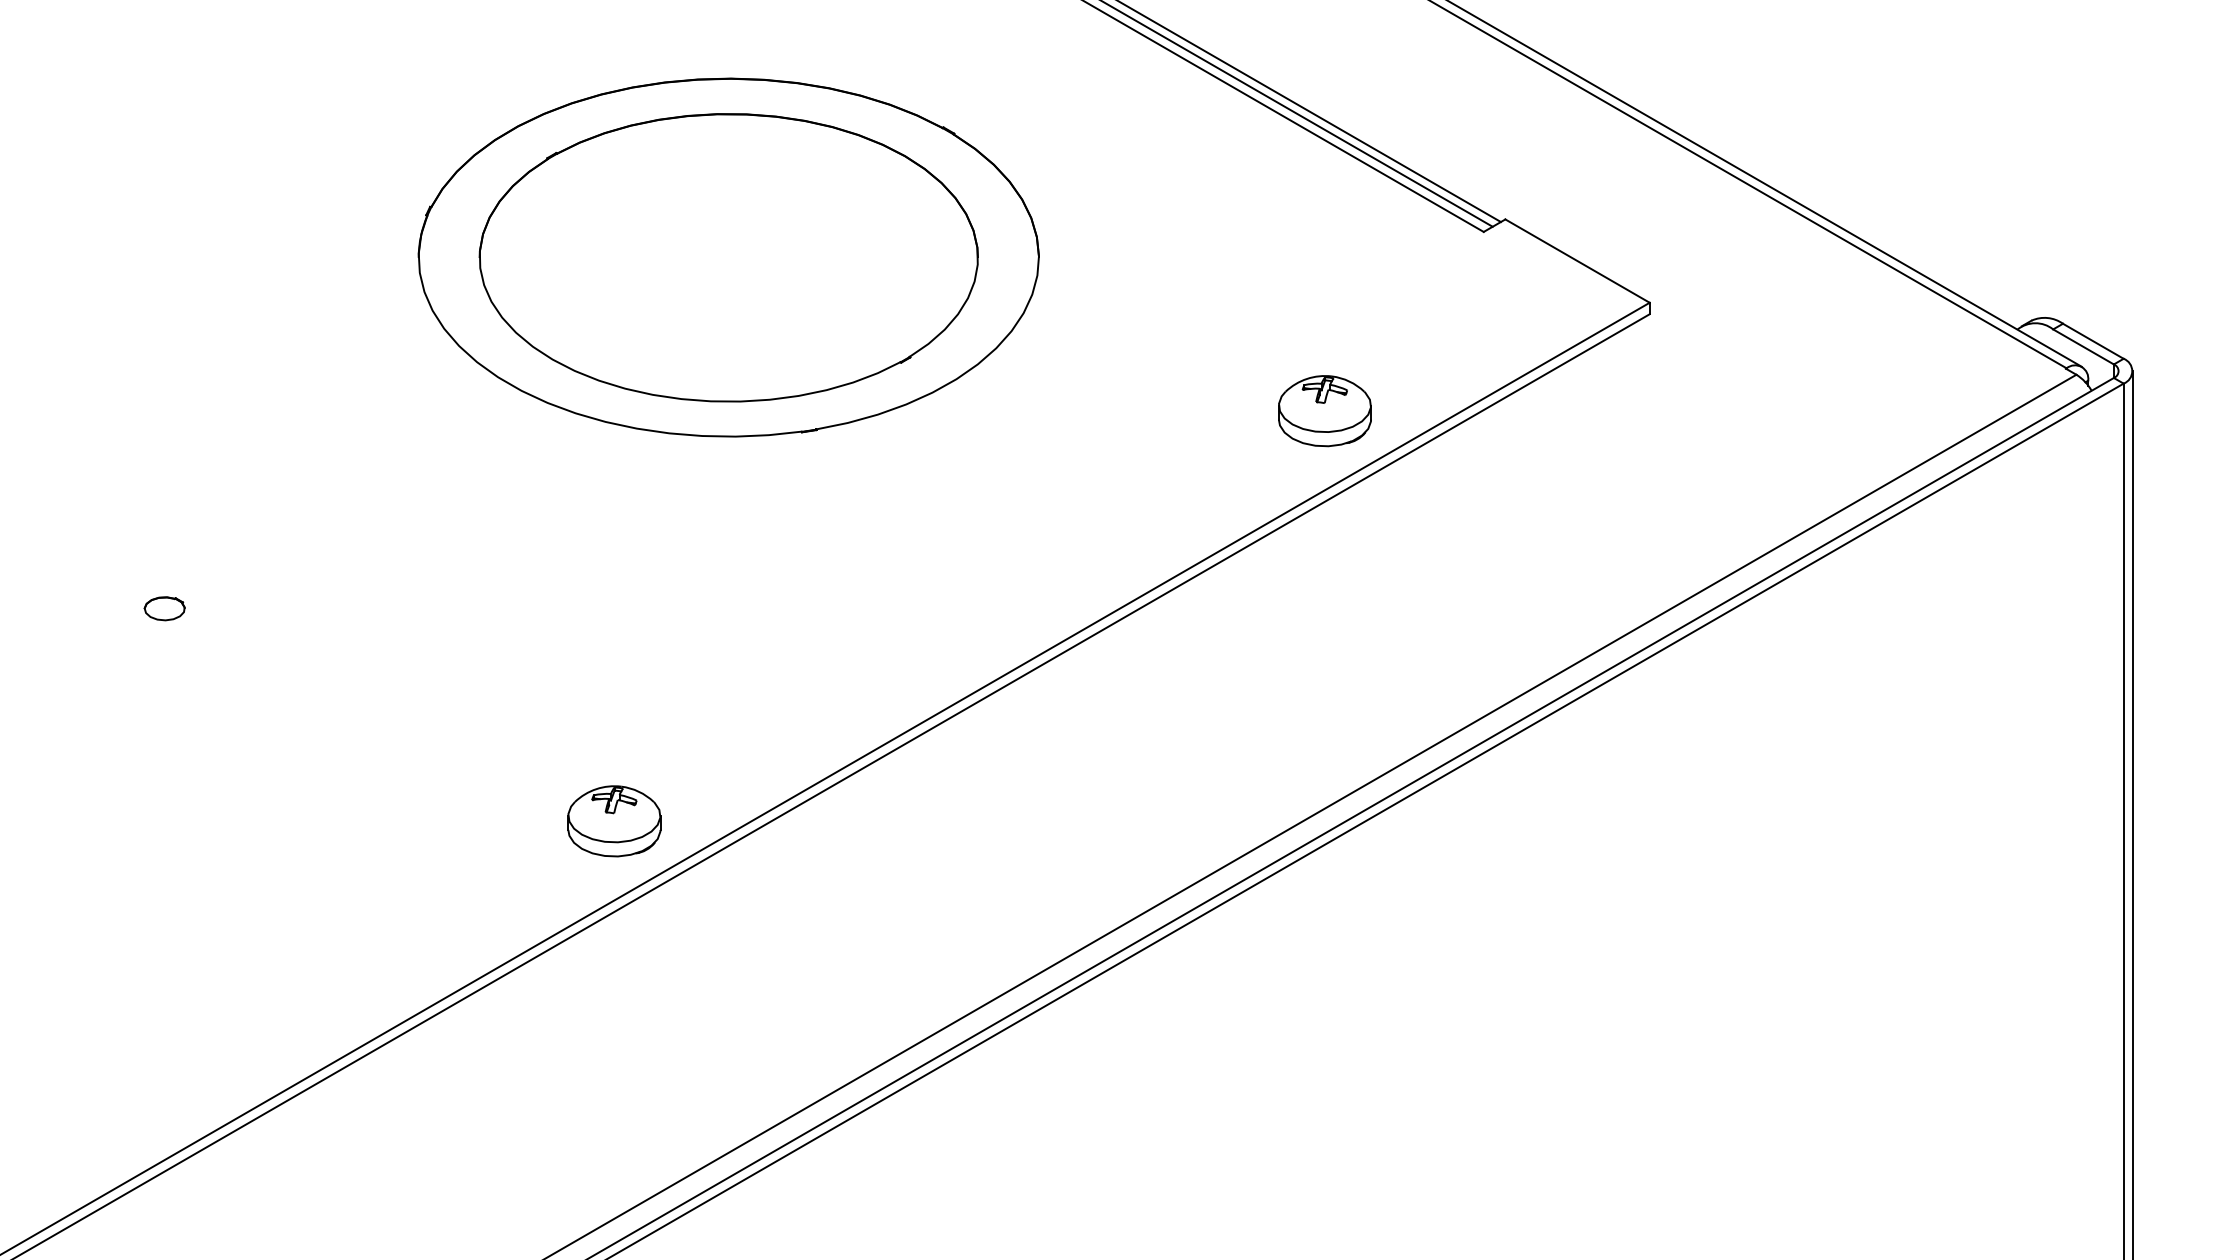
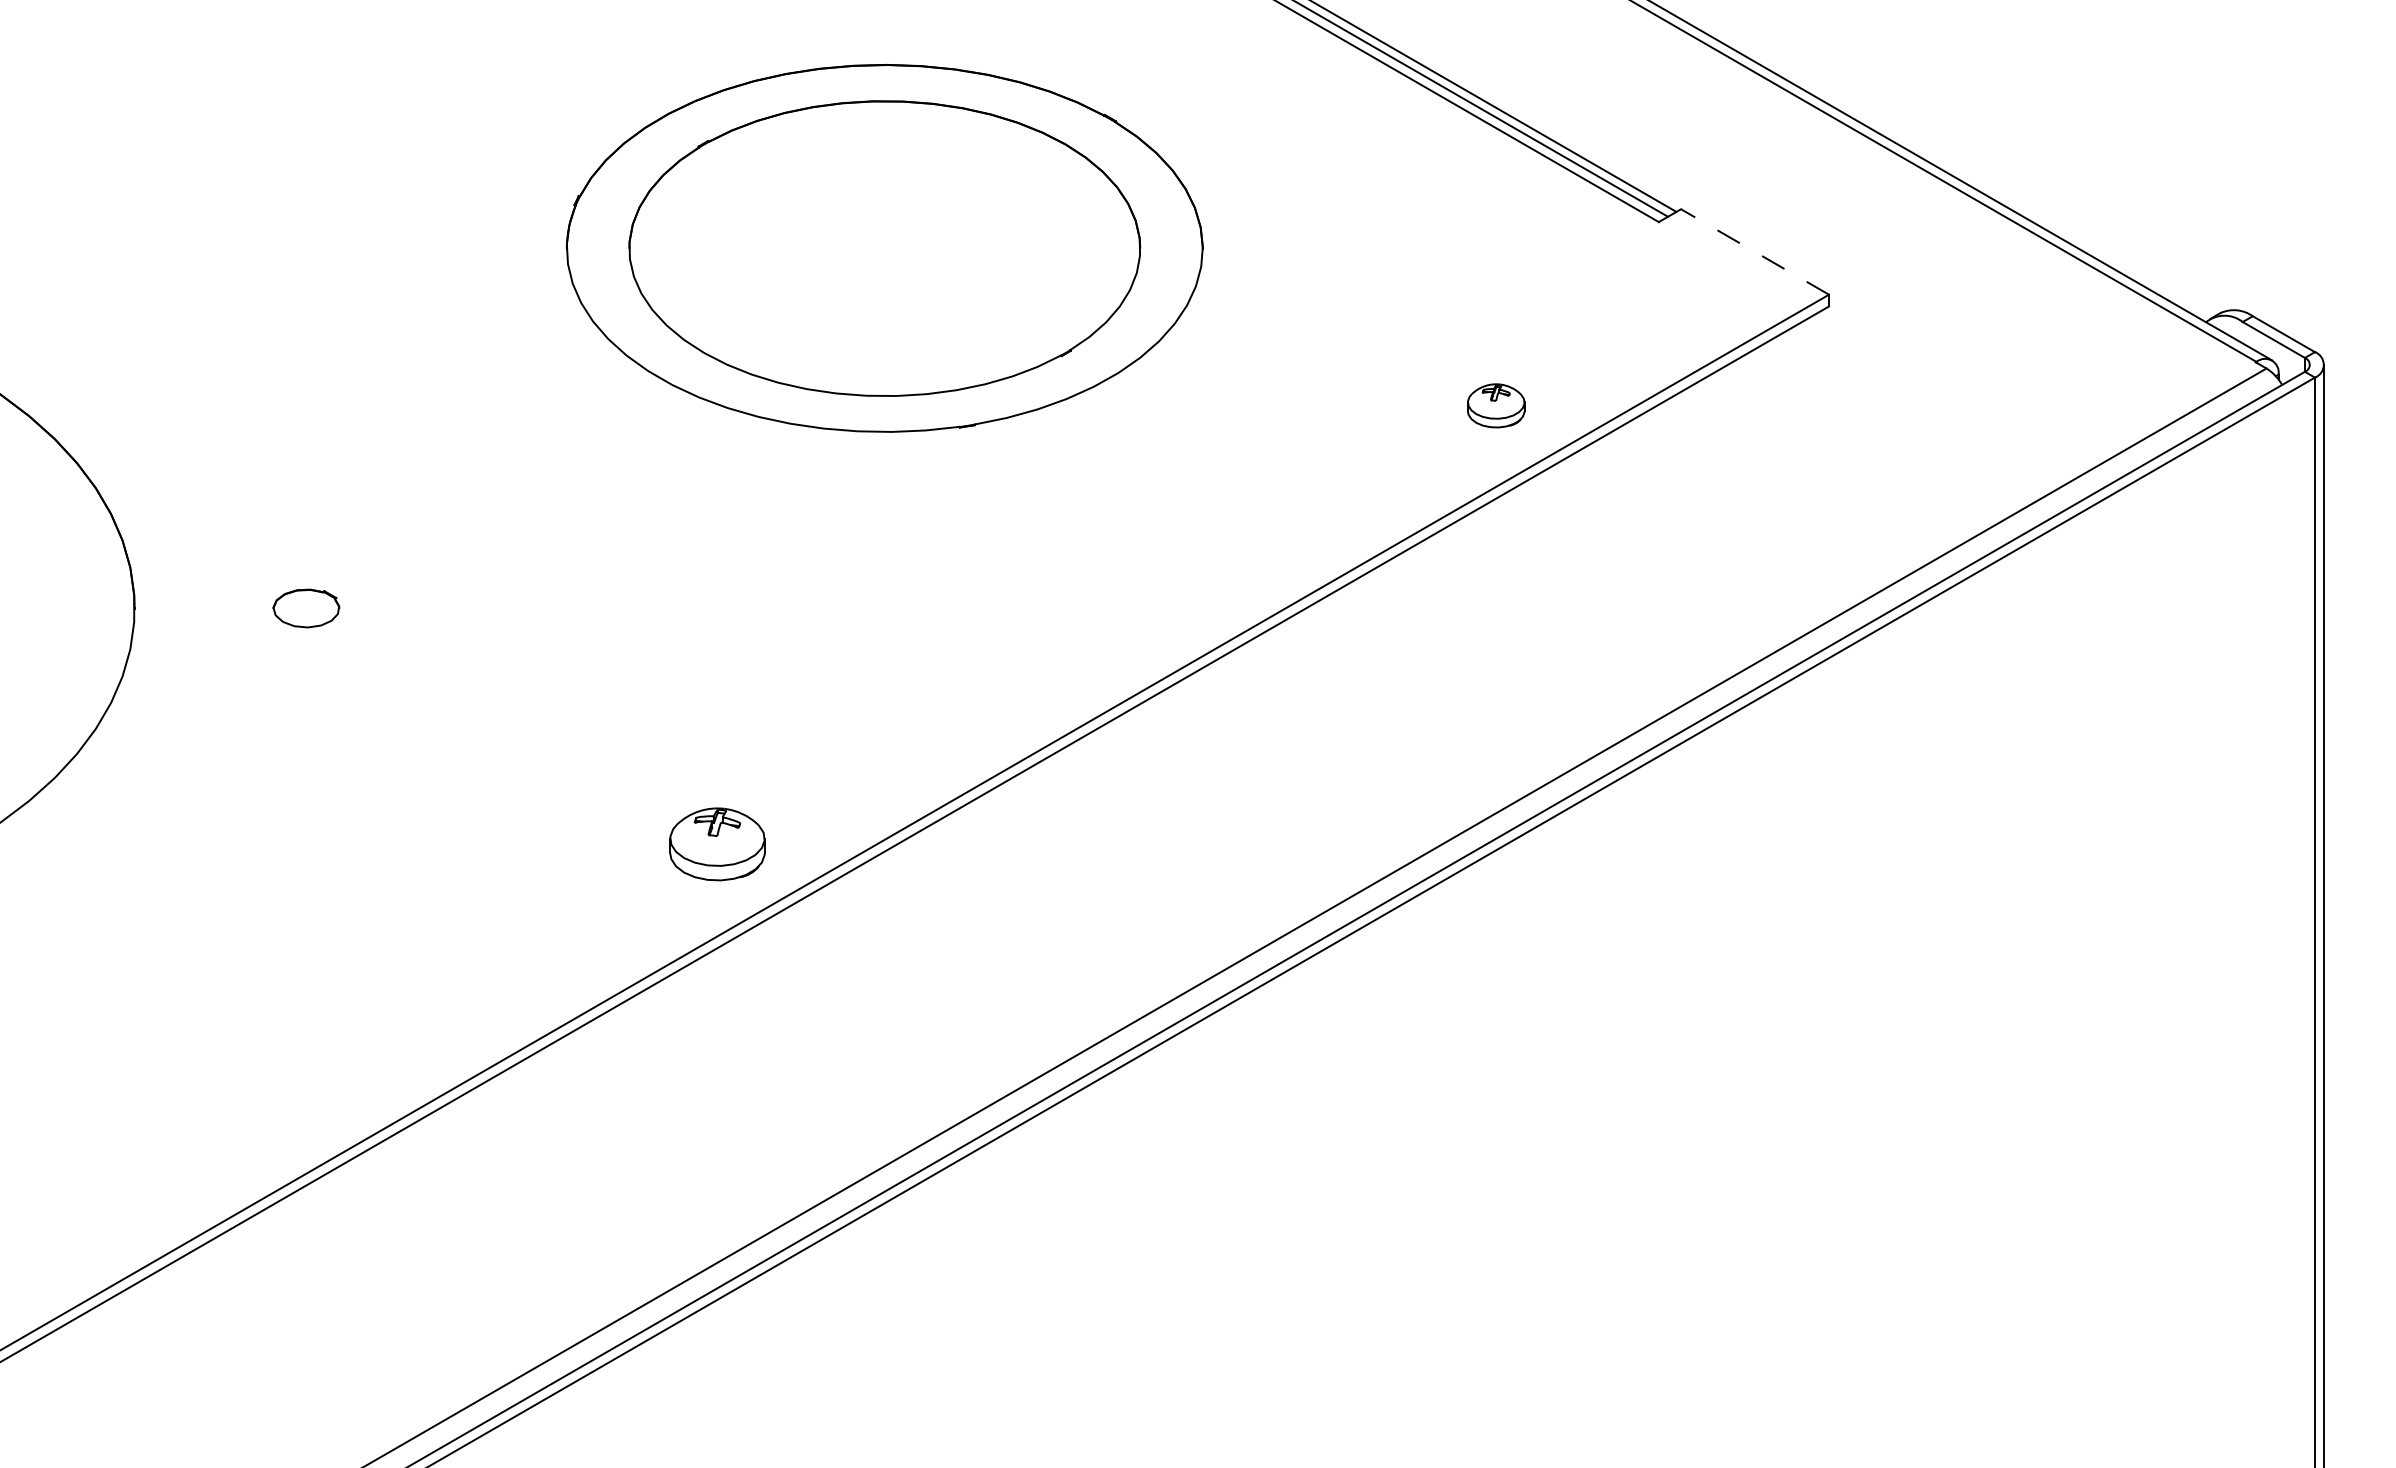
line: (1577, 260) -> (1754, 251), solid -> dashed
part: (1325, 410) -> (1496, 405), size x0.6
part: (164, 608) -> (306, 608), size x1.6
part: (614, 821) -> (717, 844), moved

